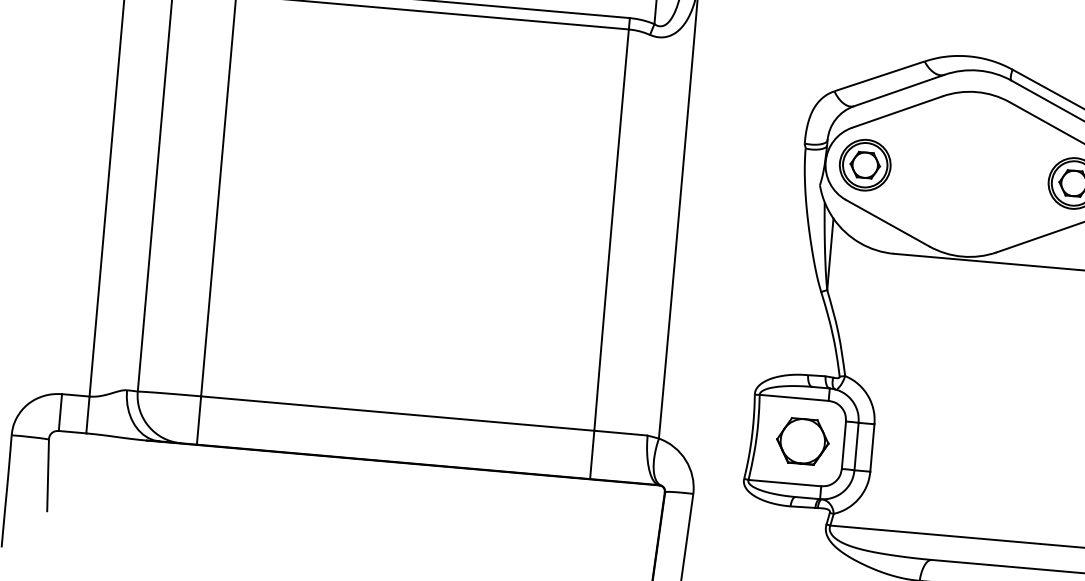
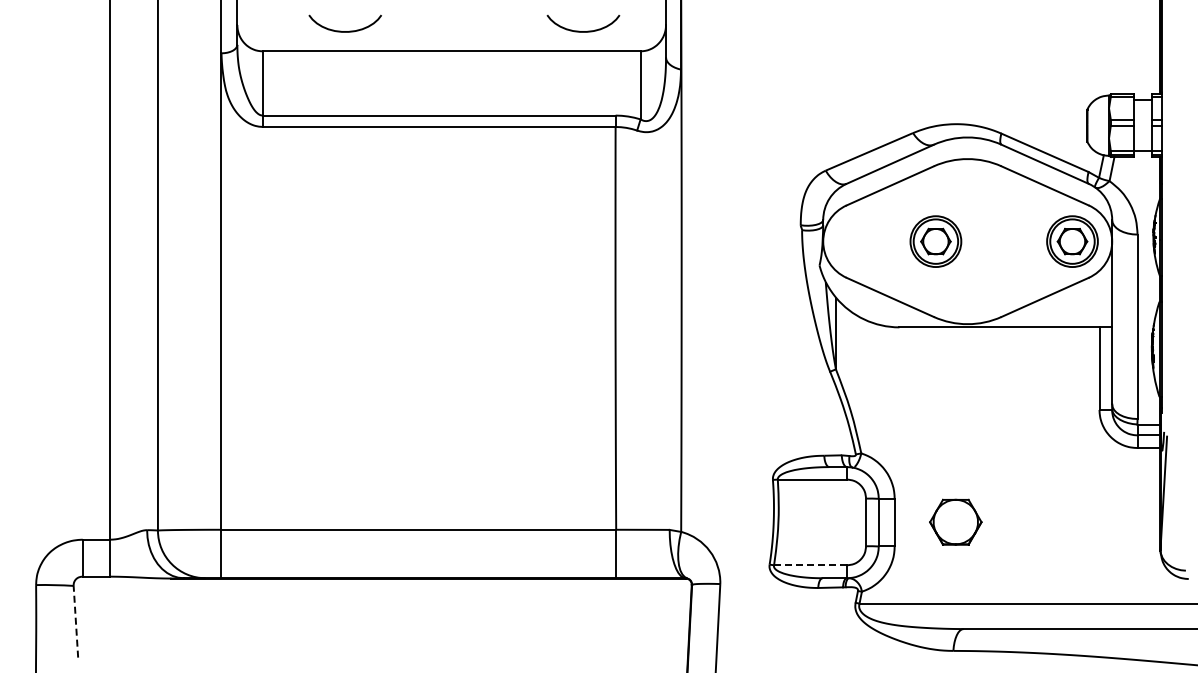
part: (864, 165) -> (935, 241), moved
part: (802, 440) -> (955, 521), moved
line: (47, 475) -> (75, 621), solid -> dashed
line: (784, 483) -> (810, 565), solid -> dashed

